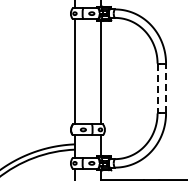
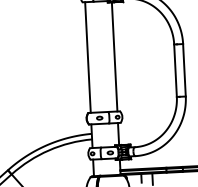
line: (157, 88) -> (175, 70), dashed -> solid
line: (166, 88) -> (184, 70), dashed -> solid

